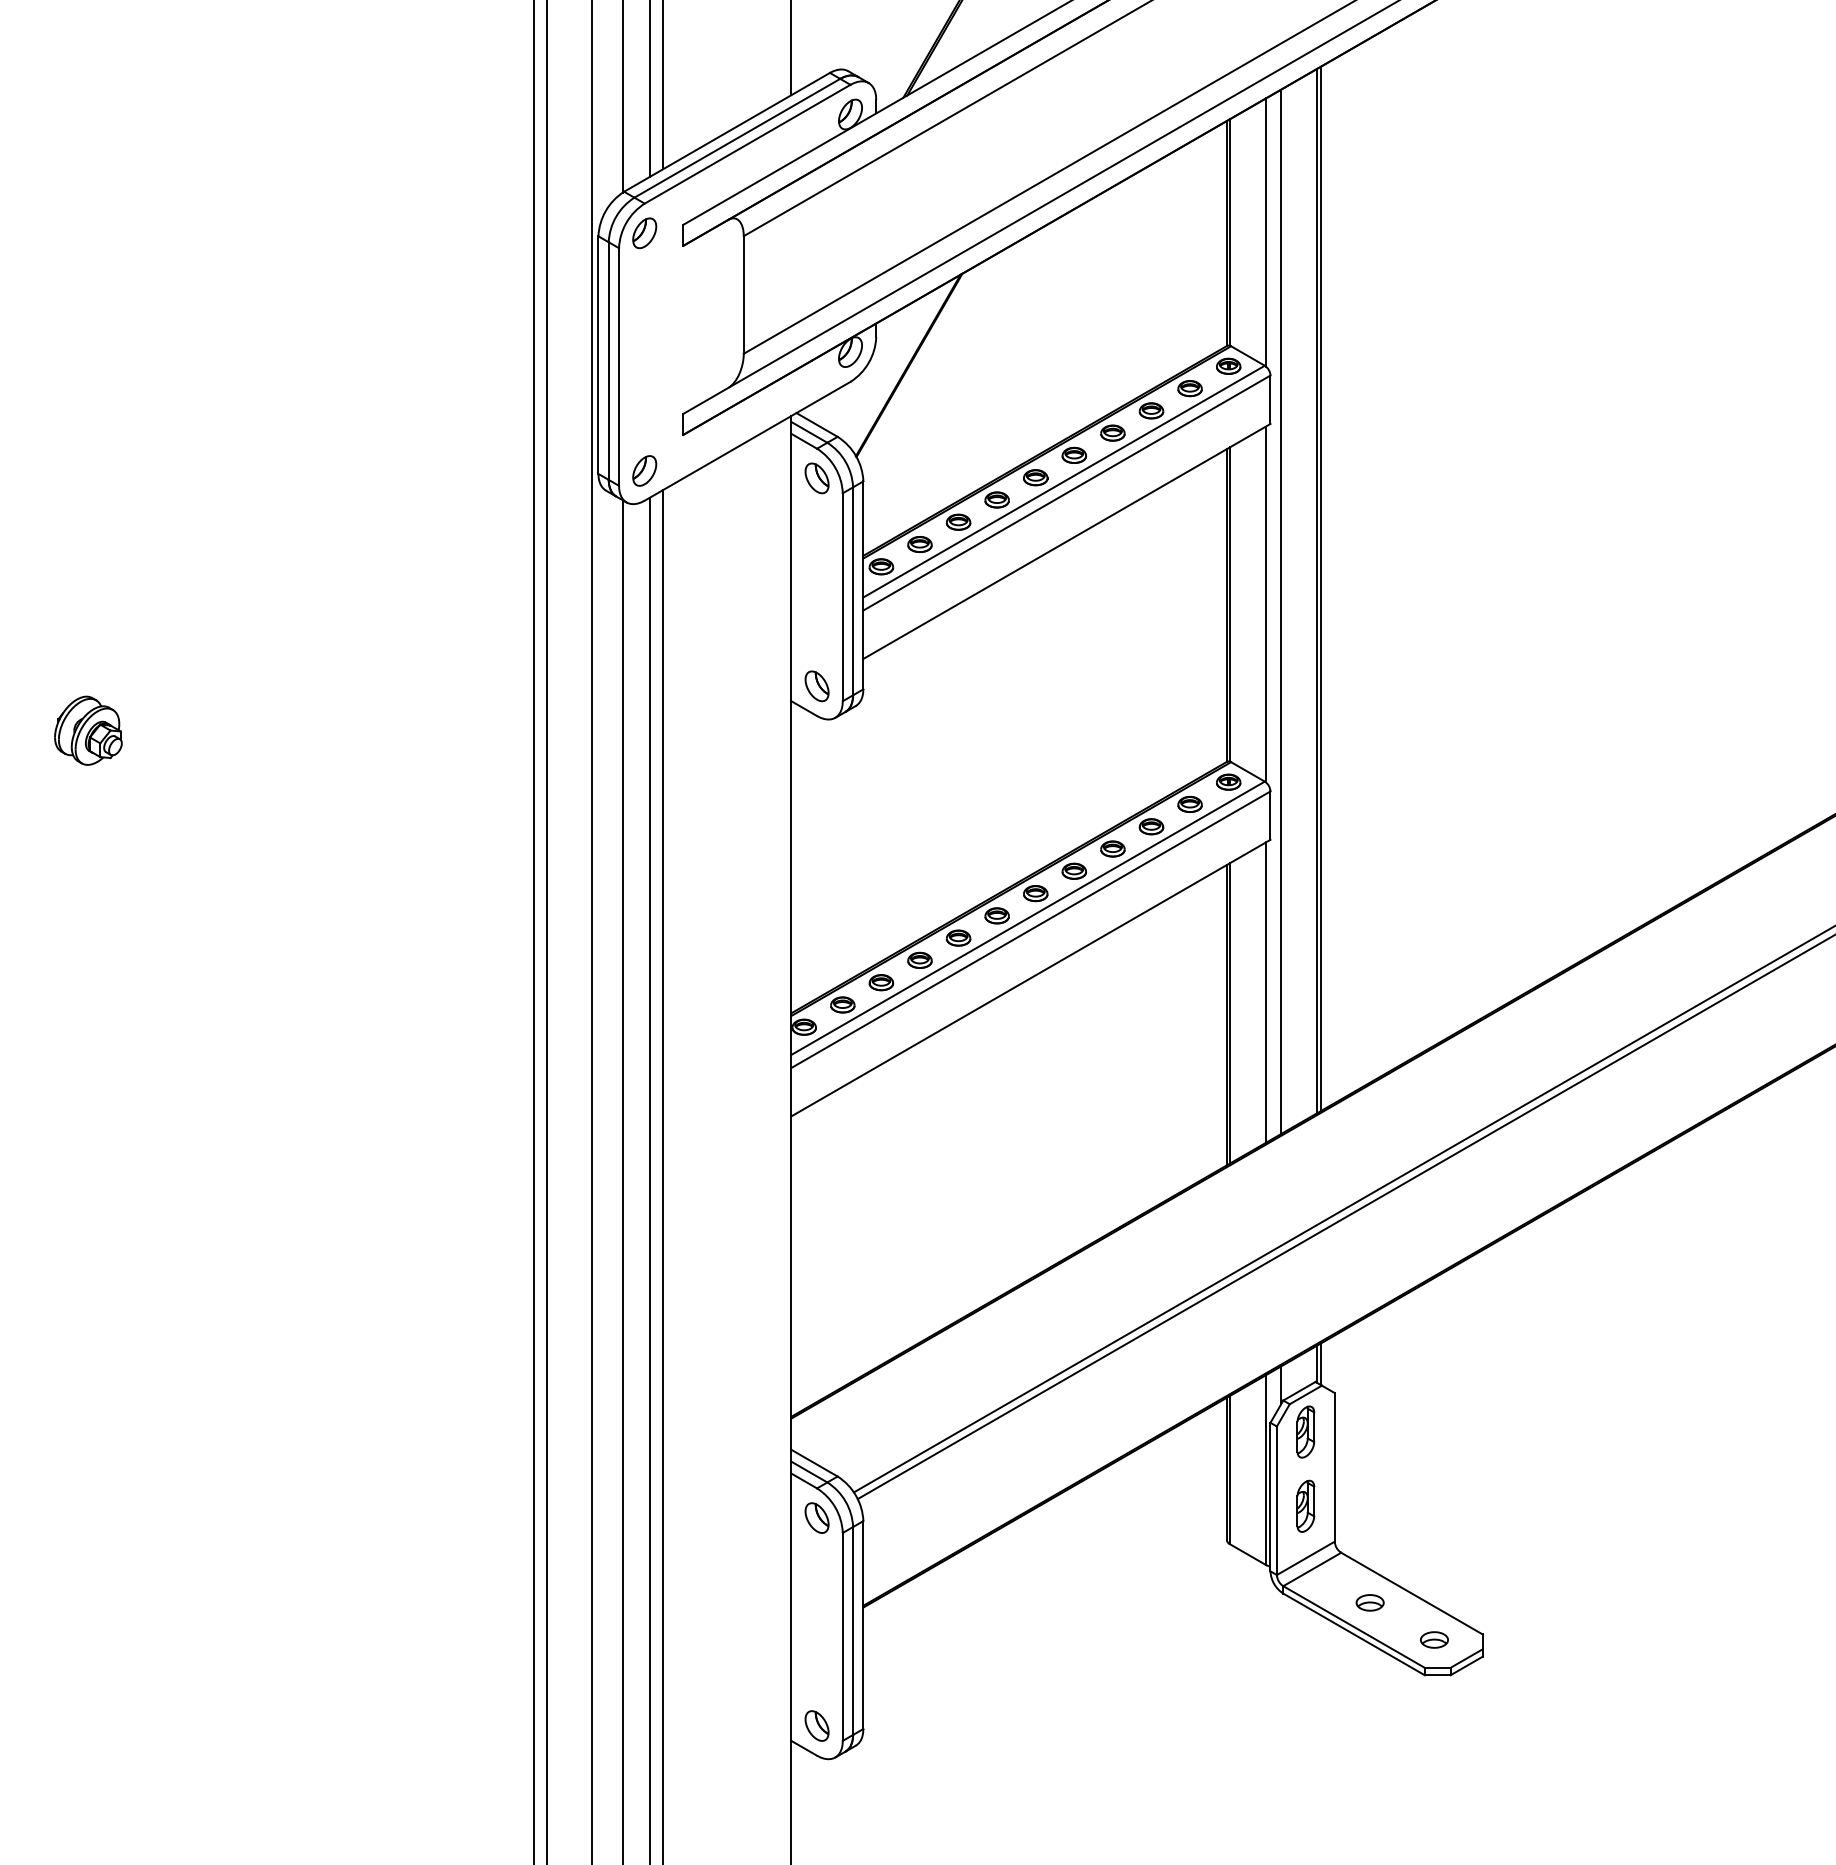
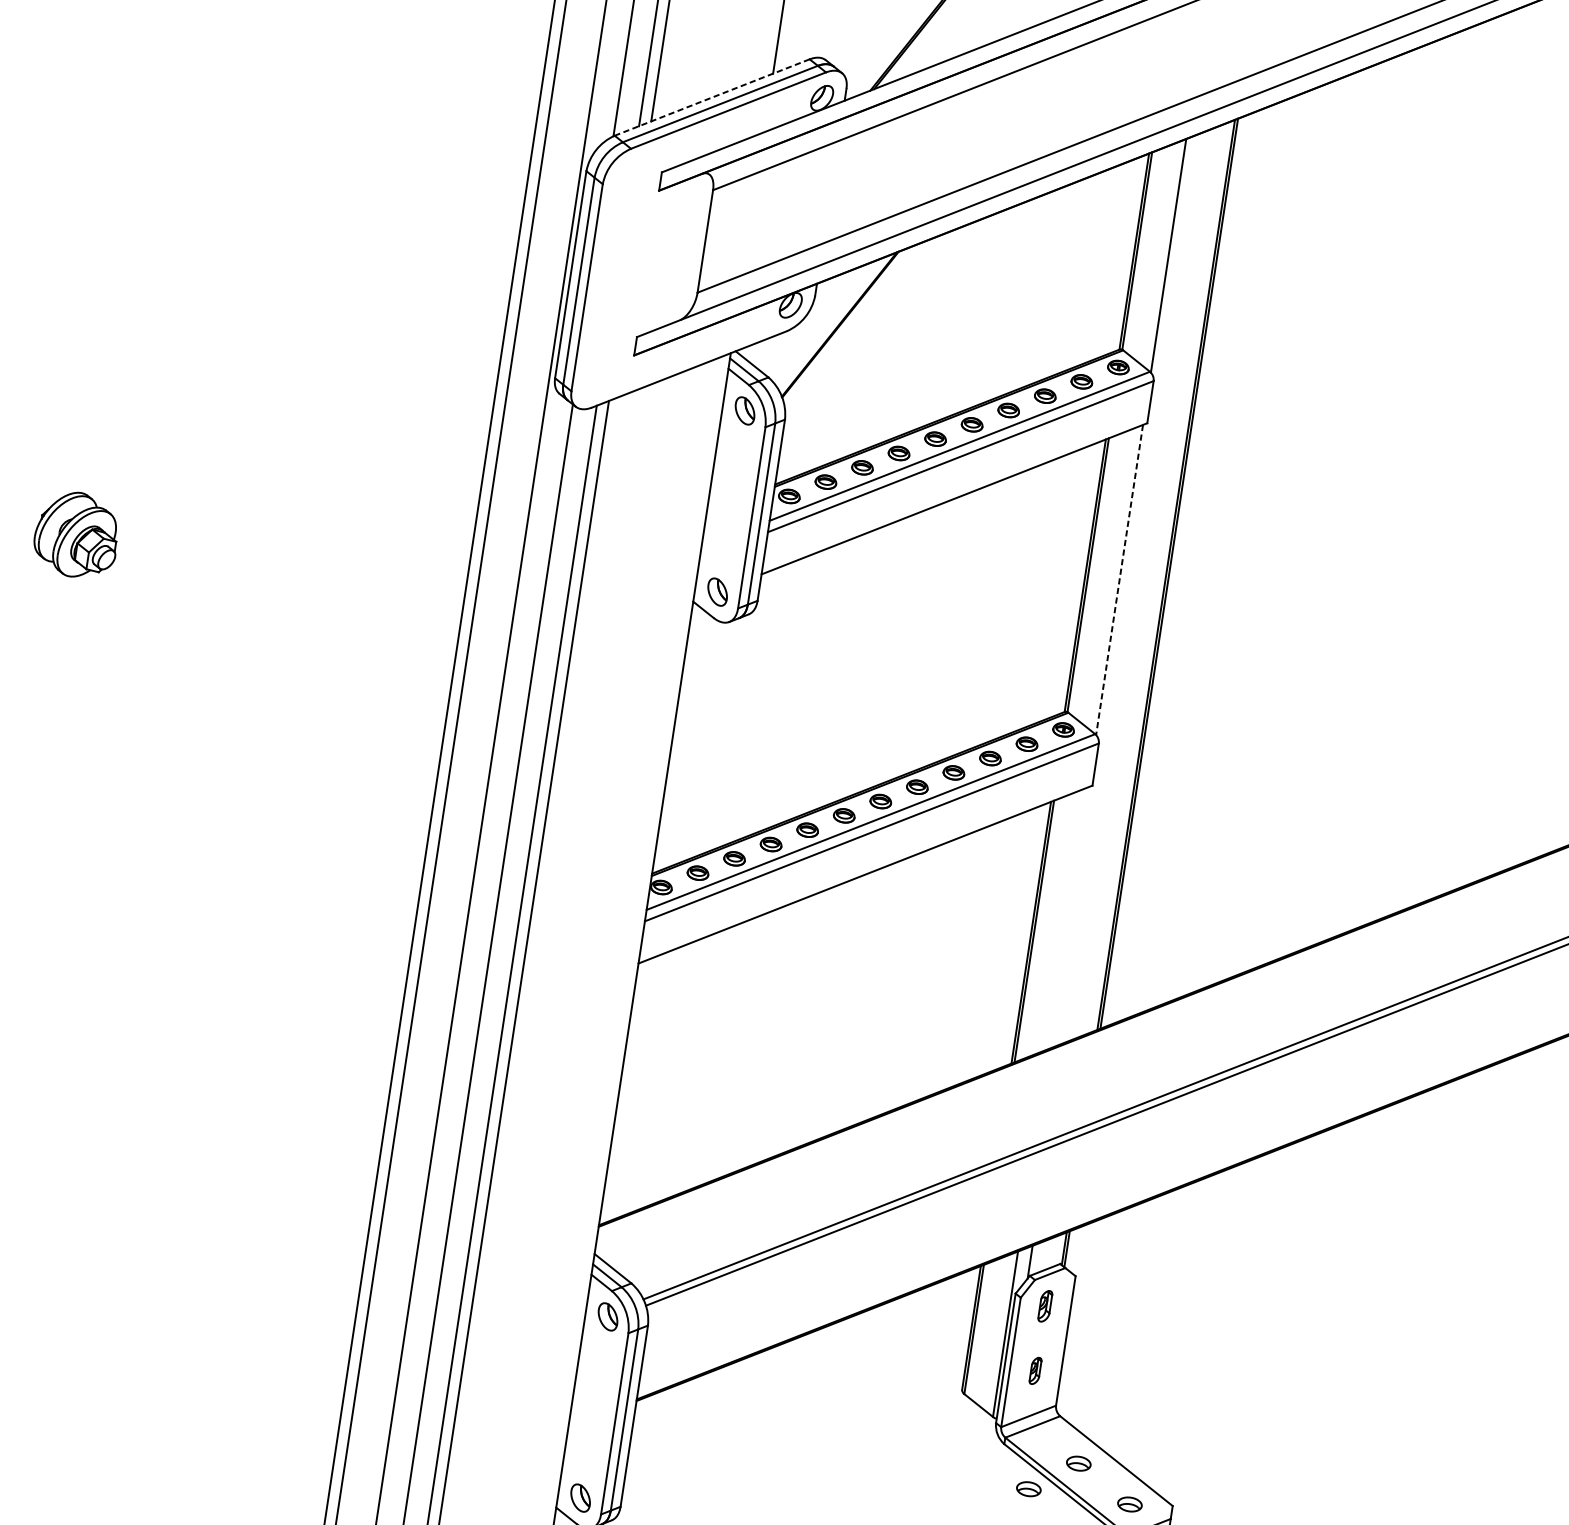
line: (727, 132) -> (712, 97), solid -> dashed
part: (644, 233) -> (626, 174), removed
part: (644, 470) -> (595, 381), removed
line: (1265, 604) -> (1119, 579), solid -> dashed
line: (1281, 611) -> (1132, 588), removed
part: (88, 730) -> (76, 534), size x1.4
line: (1265, 992) -> (1068, 918), removed
part: (1305, 1431) -> (1045, 1305), size x0.7
part: (1305, 1505) -> (1035, 1370), size x0.6
part: (1318, 1639) -> (1028, 1488), added

